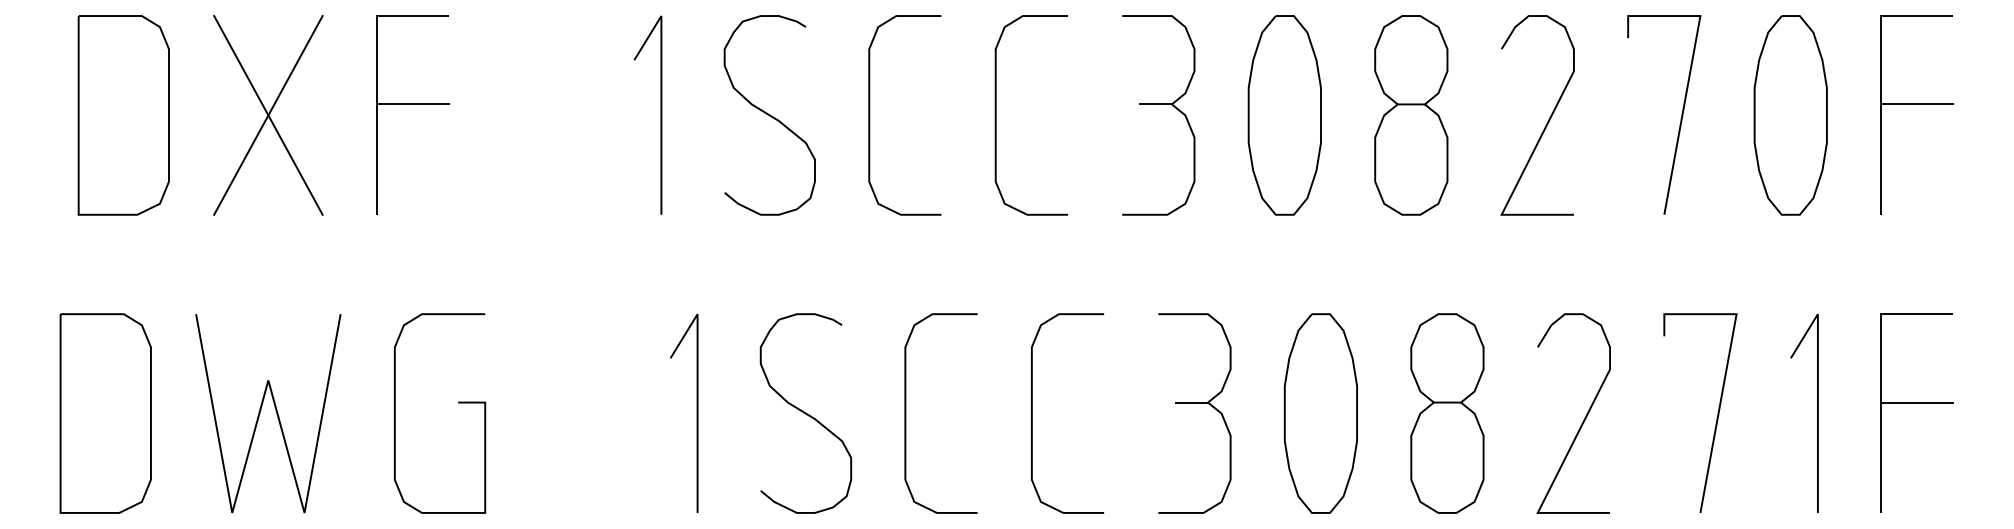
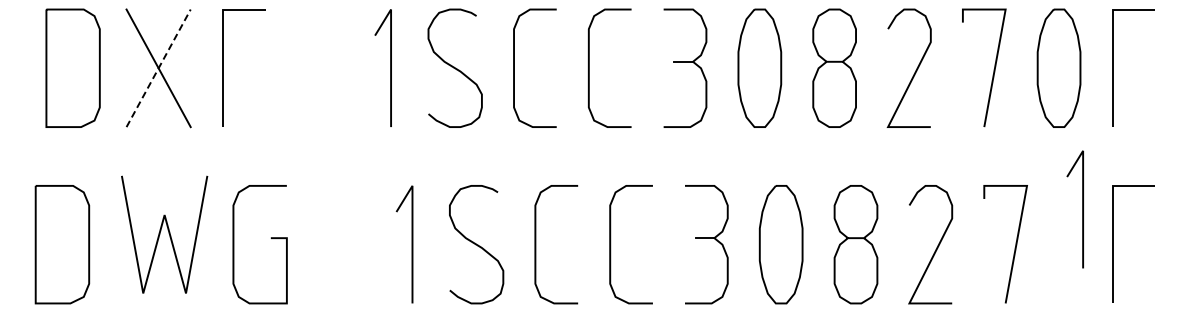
line: (411, 103) -> (243, 61), removed
line: (1916, 103) -> (1133, 61), removed
line: (268, 115) -> (158, 68), solid -> dashed
line: (1916, 403) -> (1133, 238), removed
line: (261, 413) -> (160, 234), moved
line: (1816, 413) -> (1082, 209), moved

